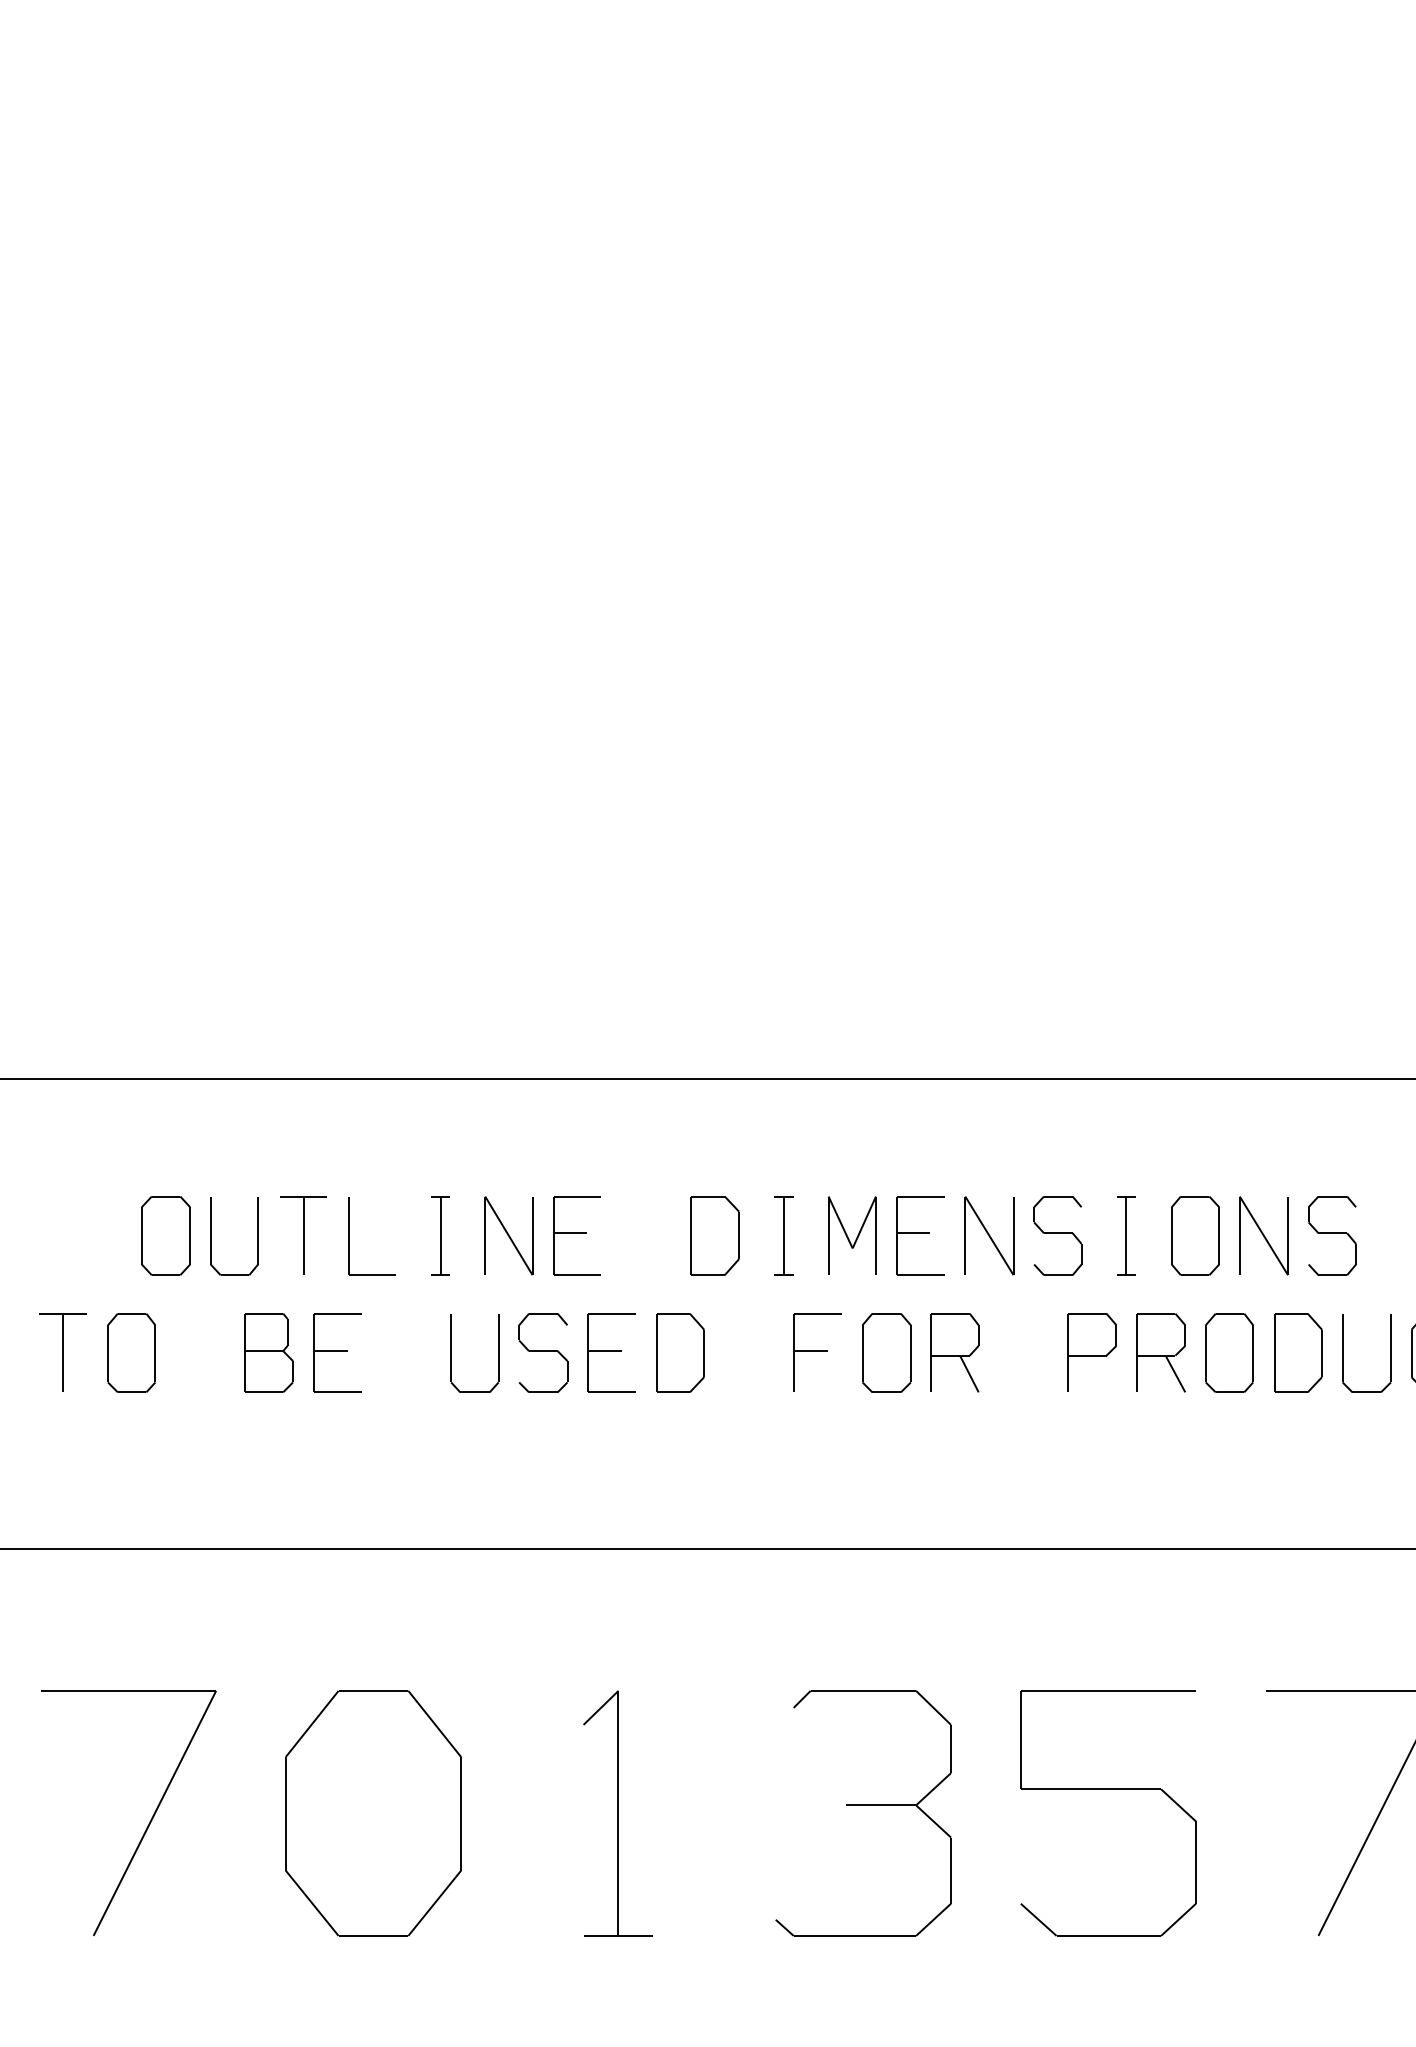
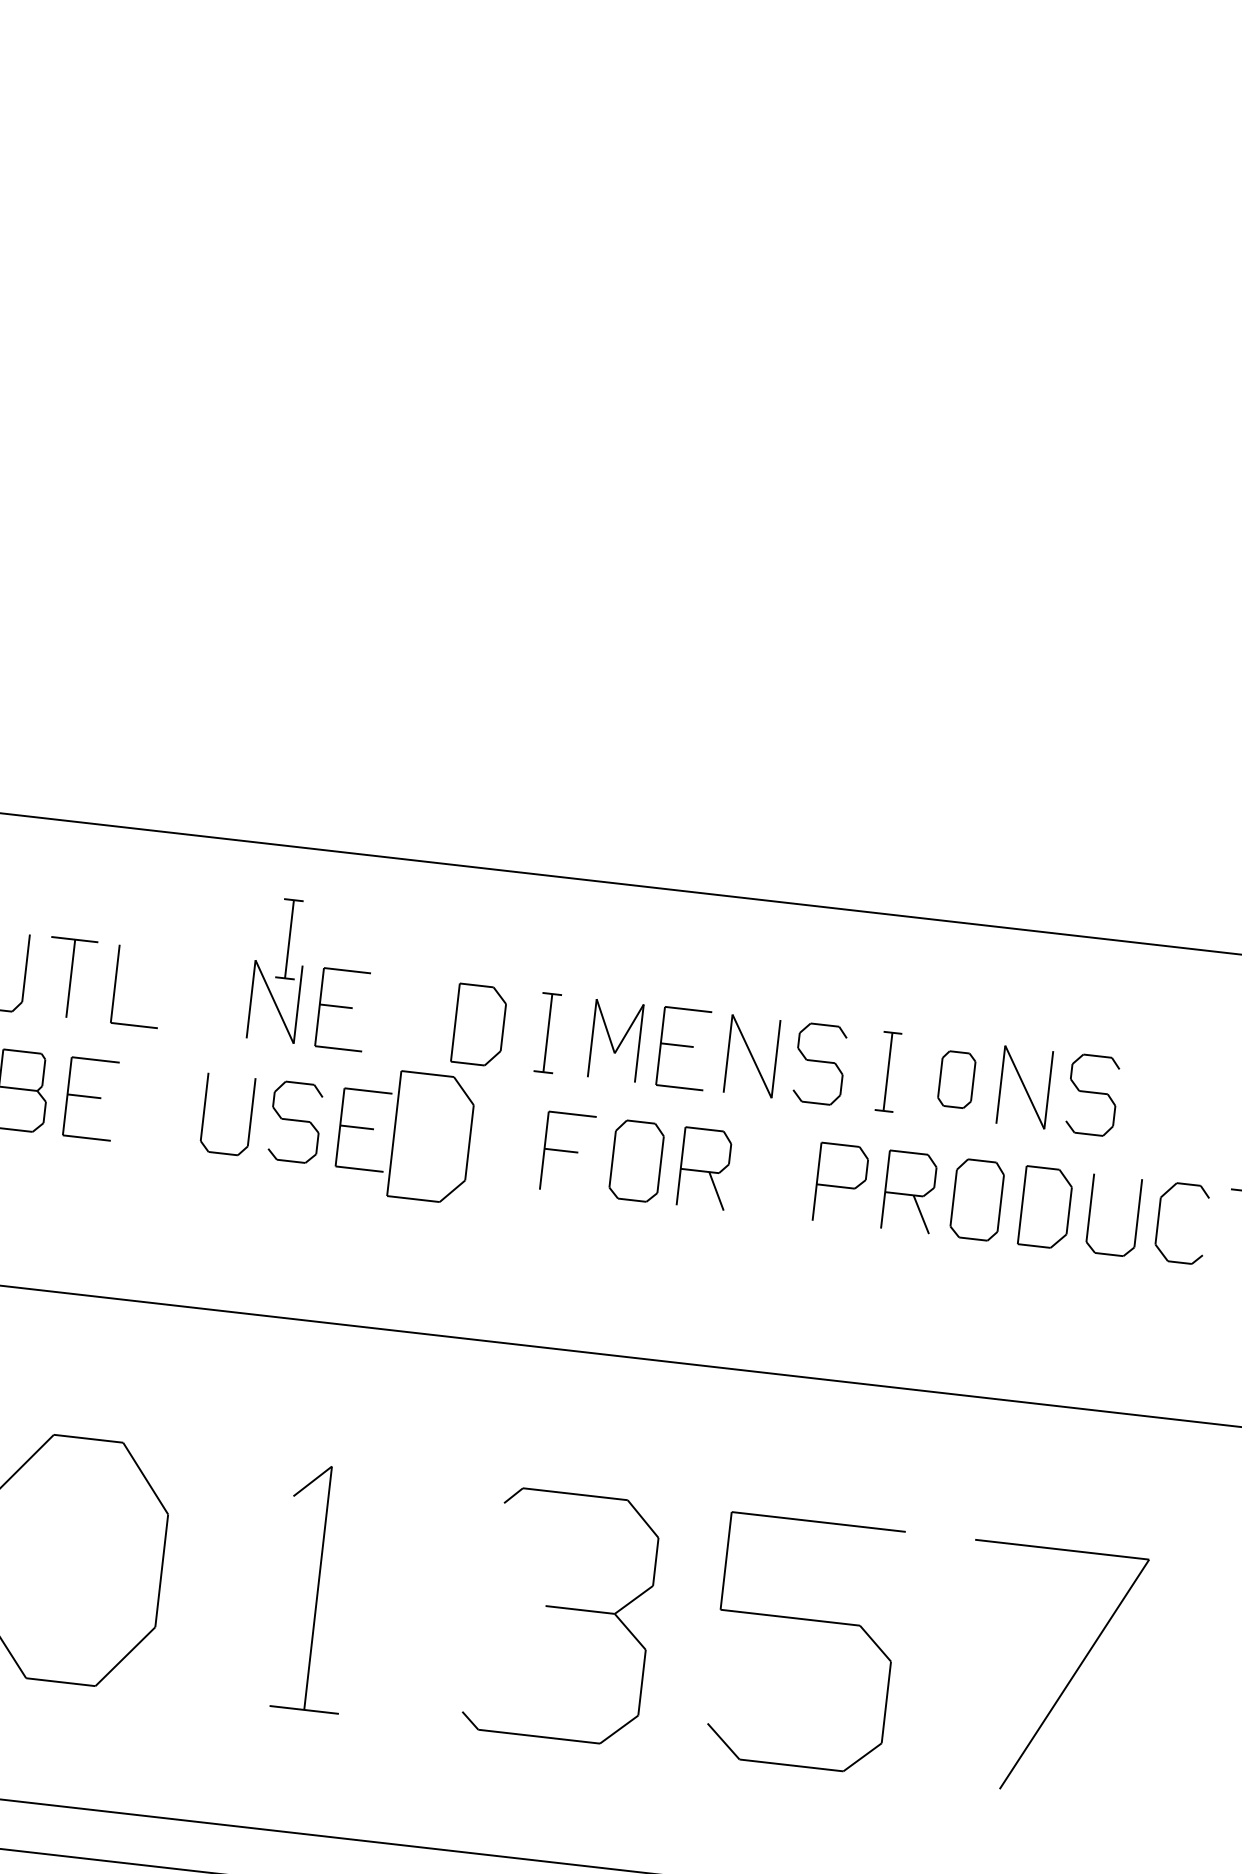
part: (440, 1235) -> (289, 938), moved
part: (1195, 1235) -> (956, 1079), size x0.7
part: (680, 1352) -> (431, 1137), size x1.6

